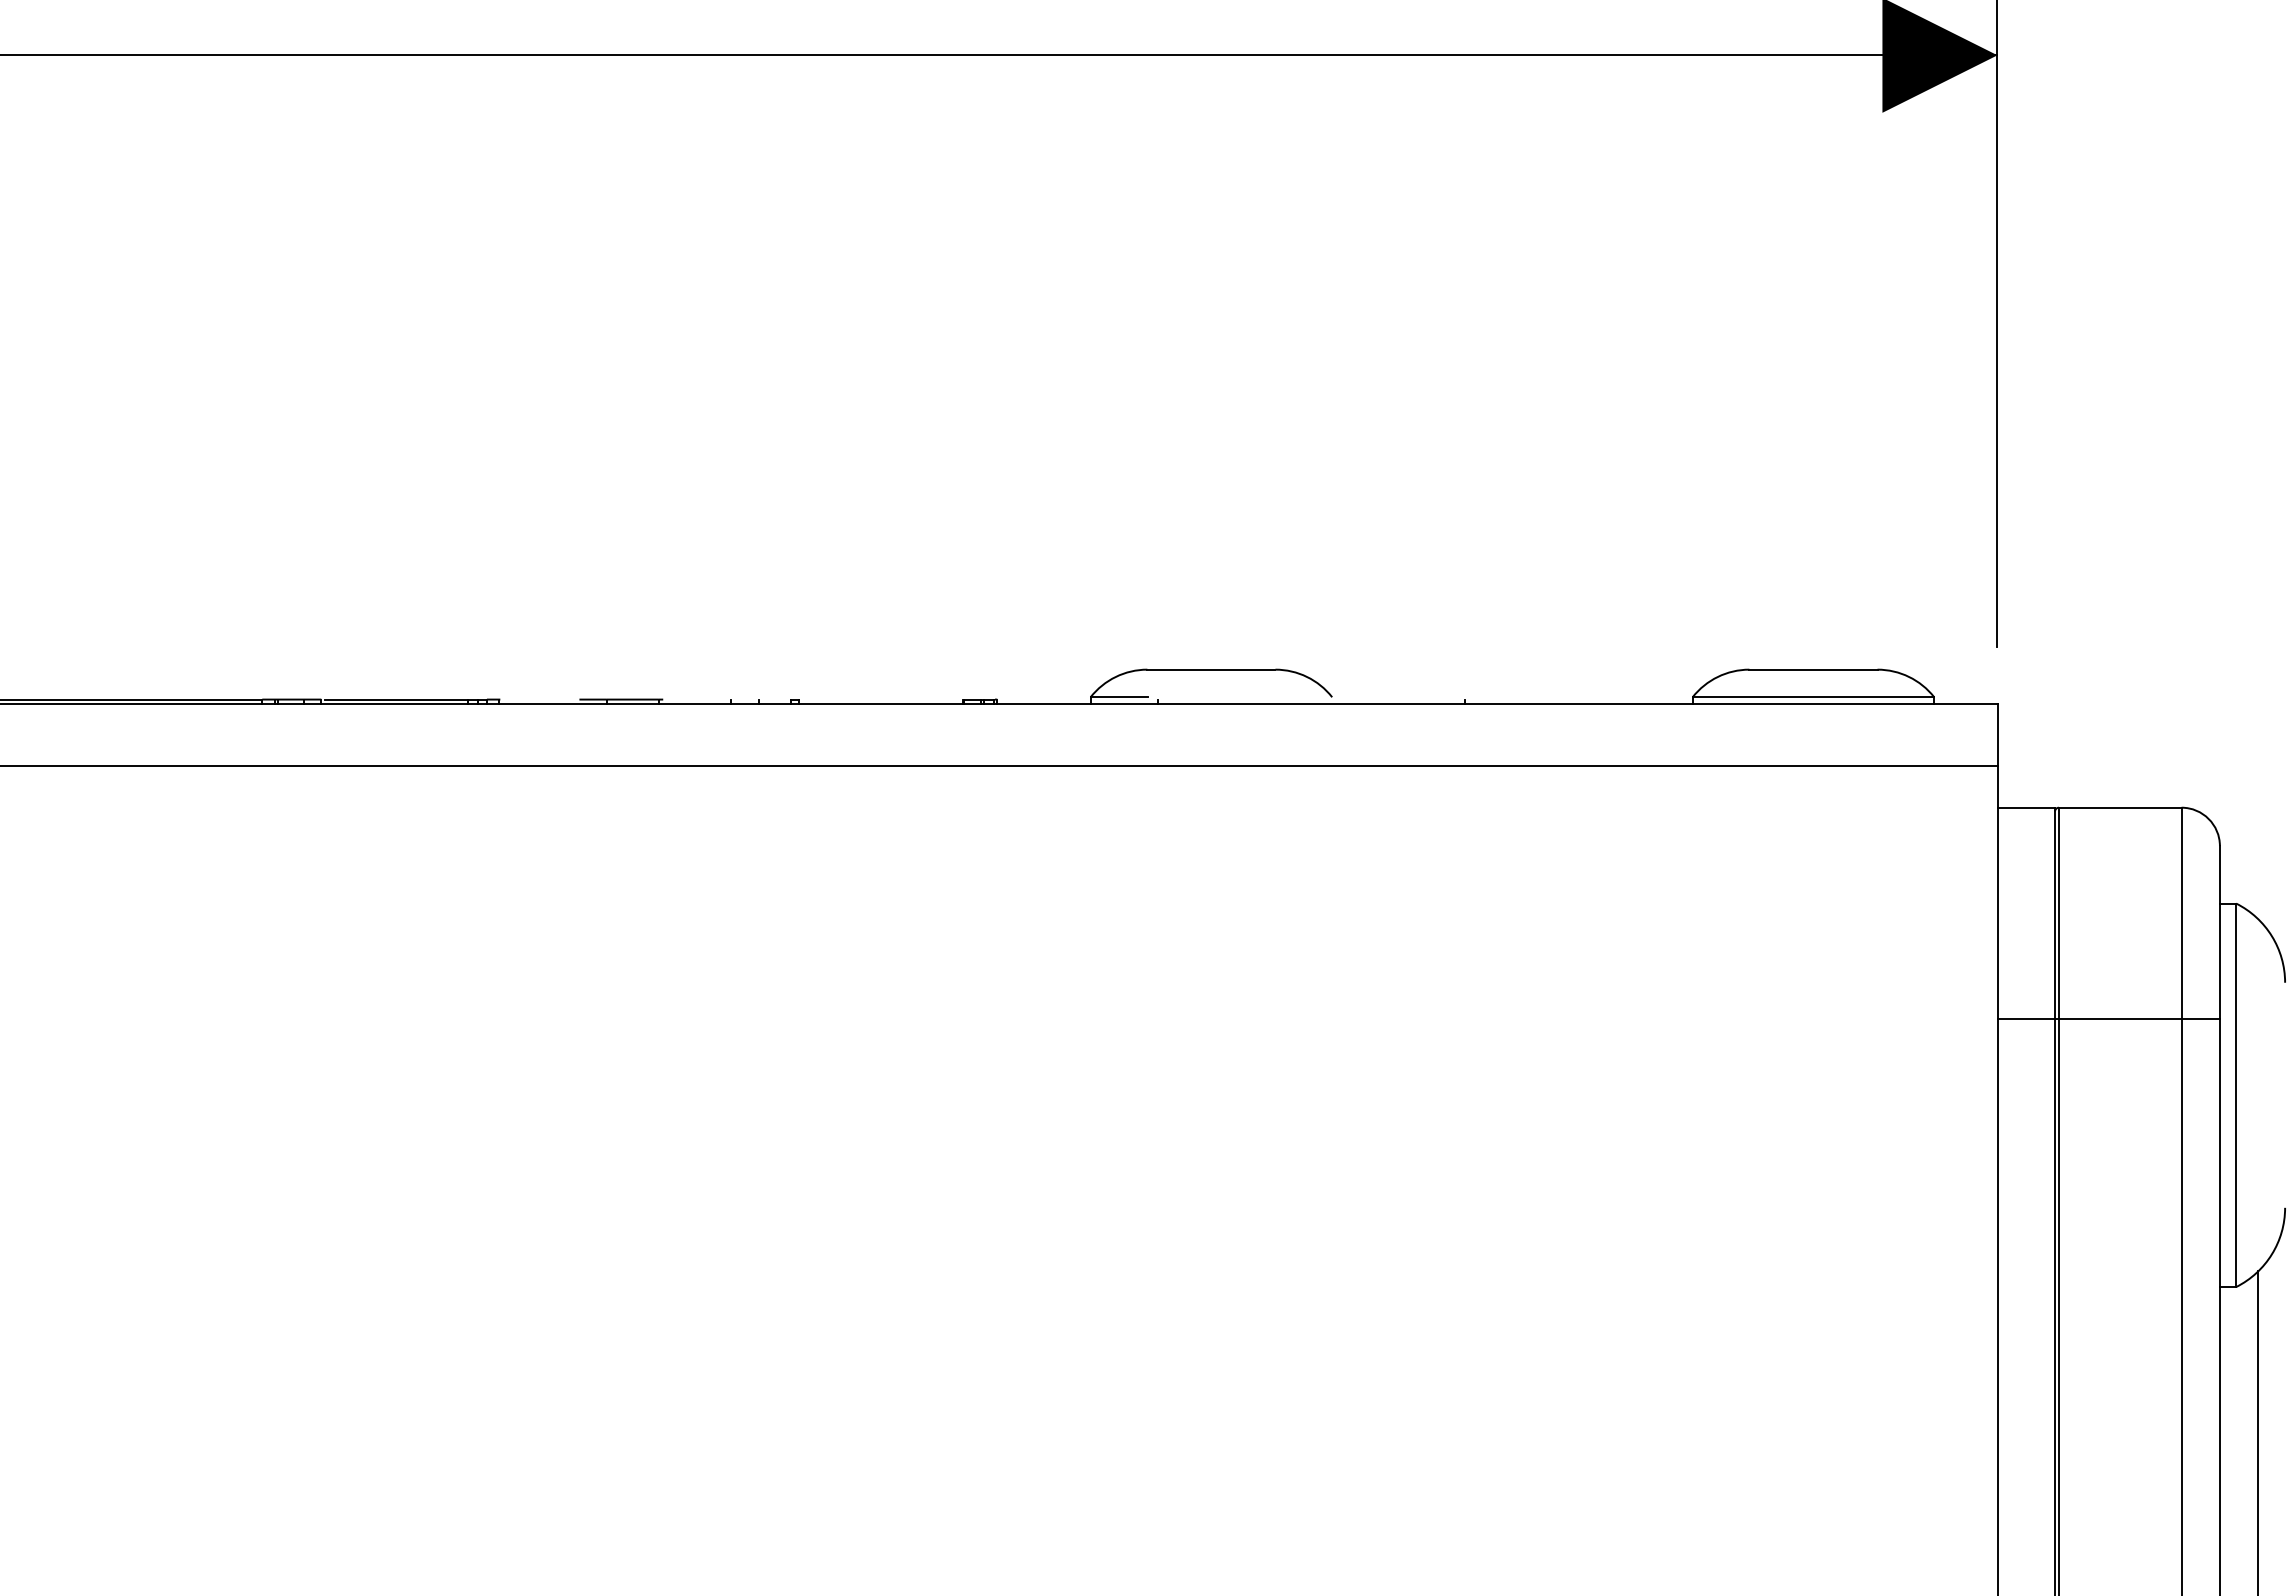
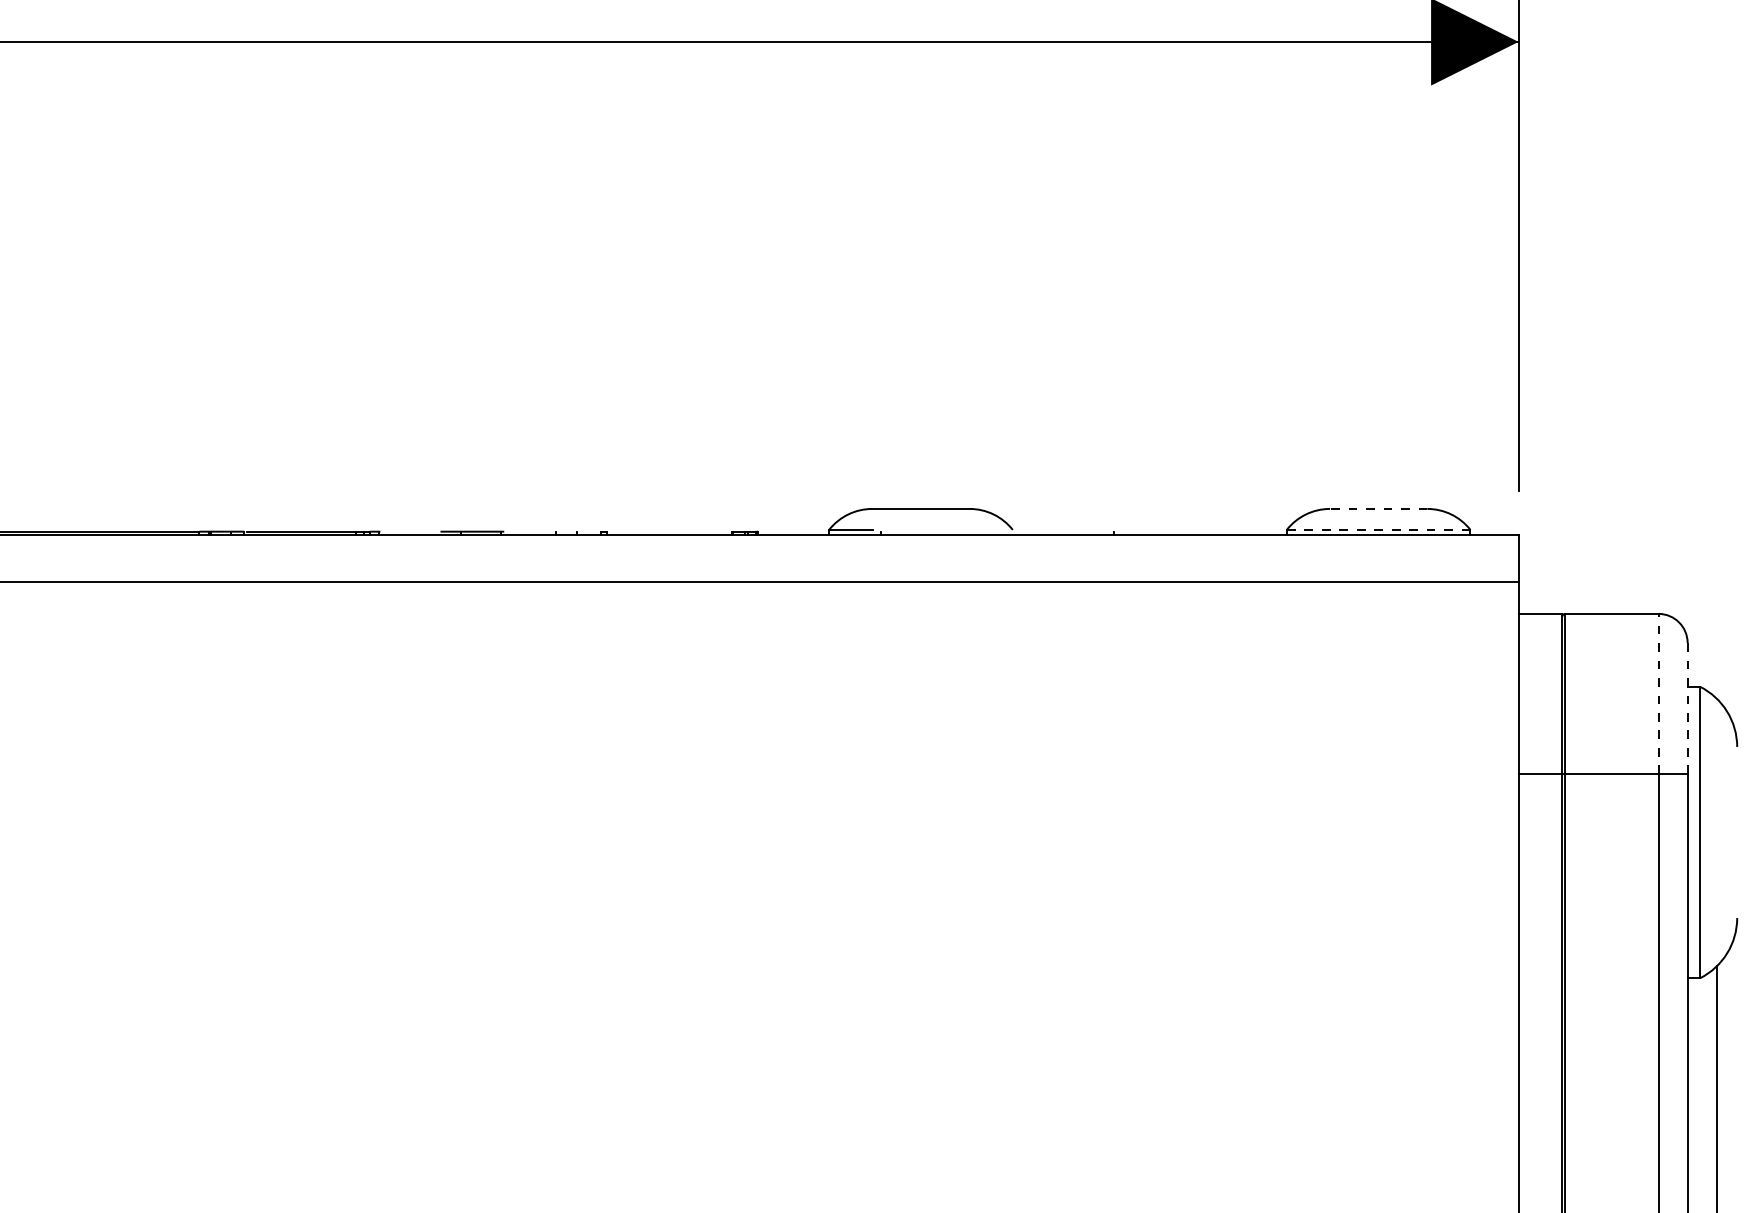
line: (1812, 669) -> (1377, 508), solid -> dashed
line: (1813, 697) -> (1378, 530), solid -> dashed
line: (2181, 912) -> (1658, 693), solid -> dashed
line: (2219, 932) -> (1687, 708), solid -> dashed

